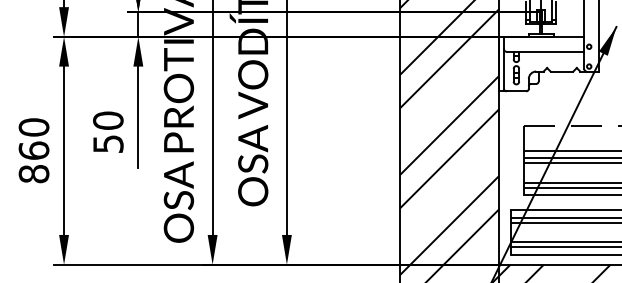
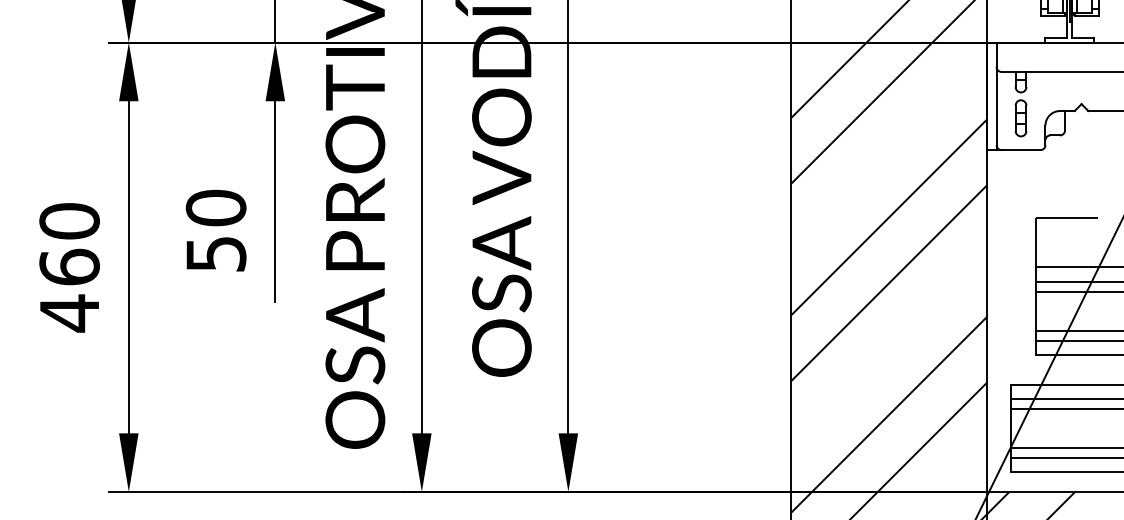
text: (33, 173) -> (68, 312), 860 -> 460

